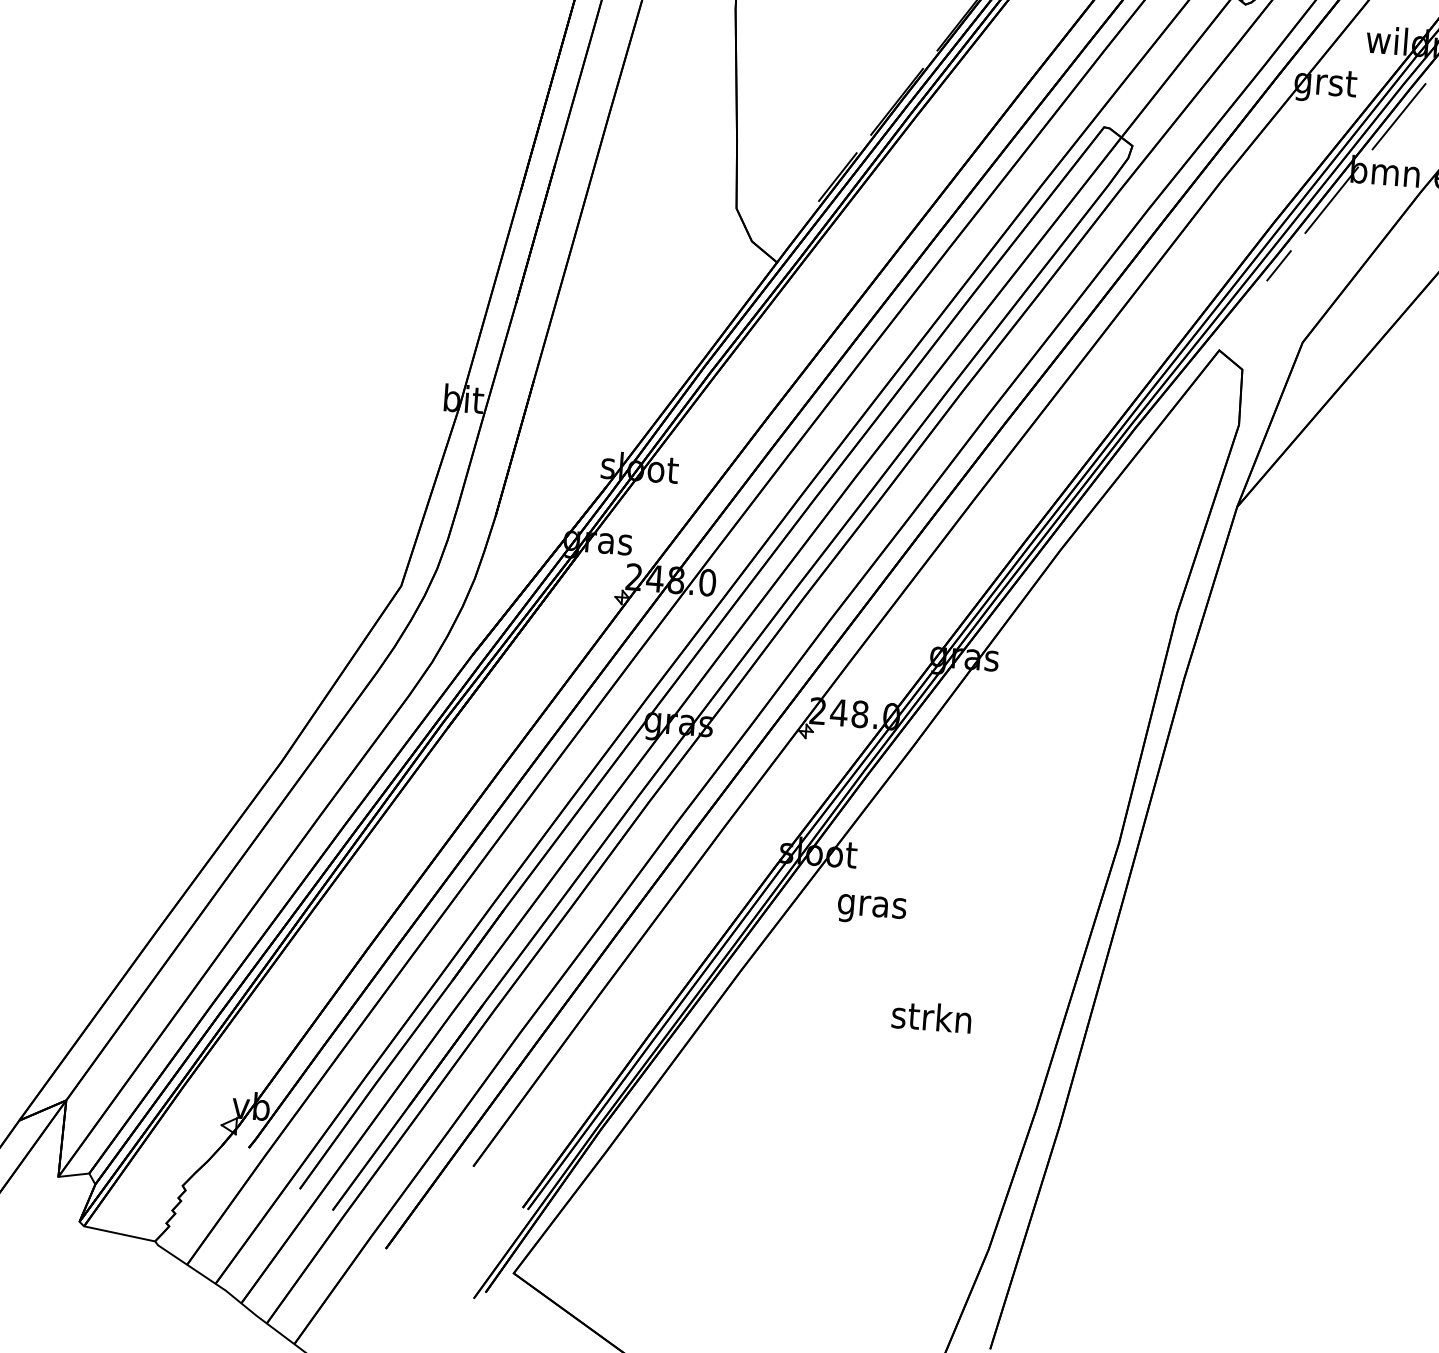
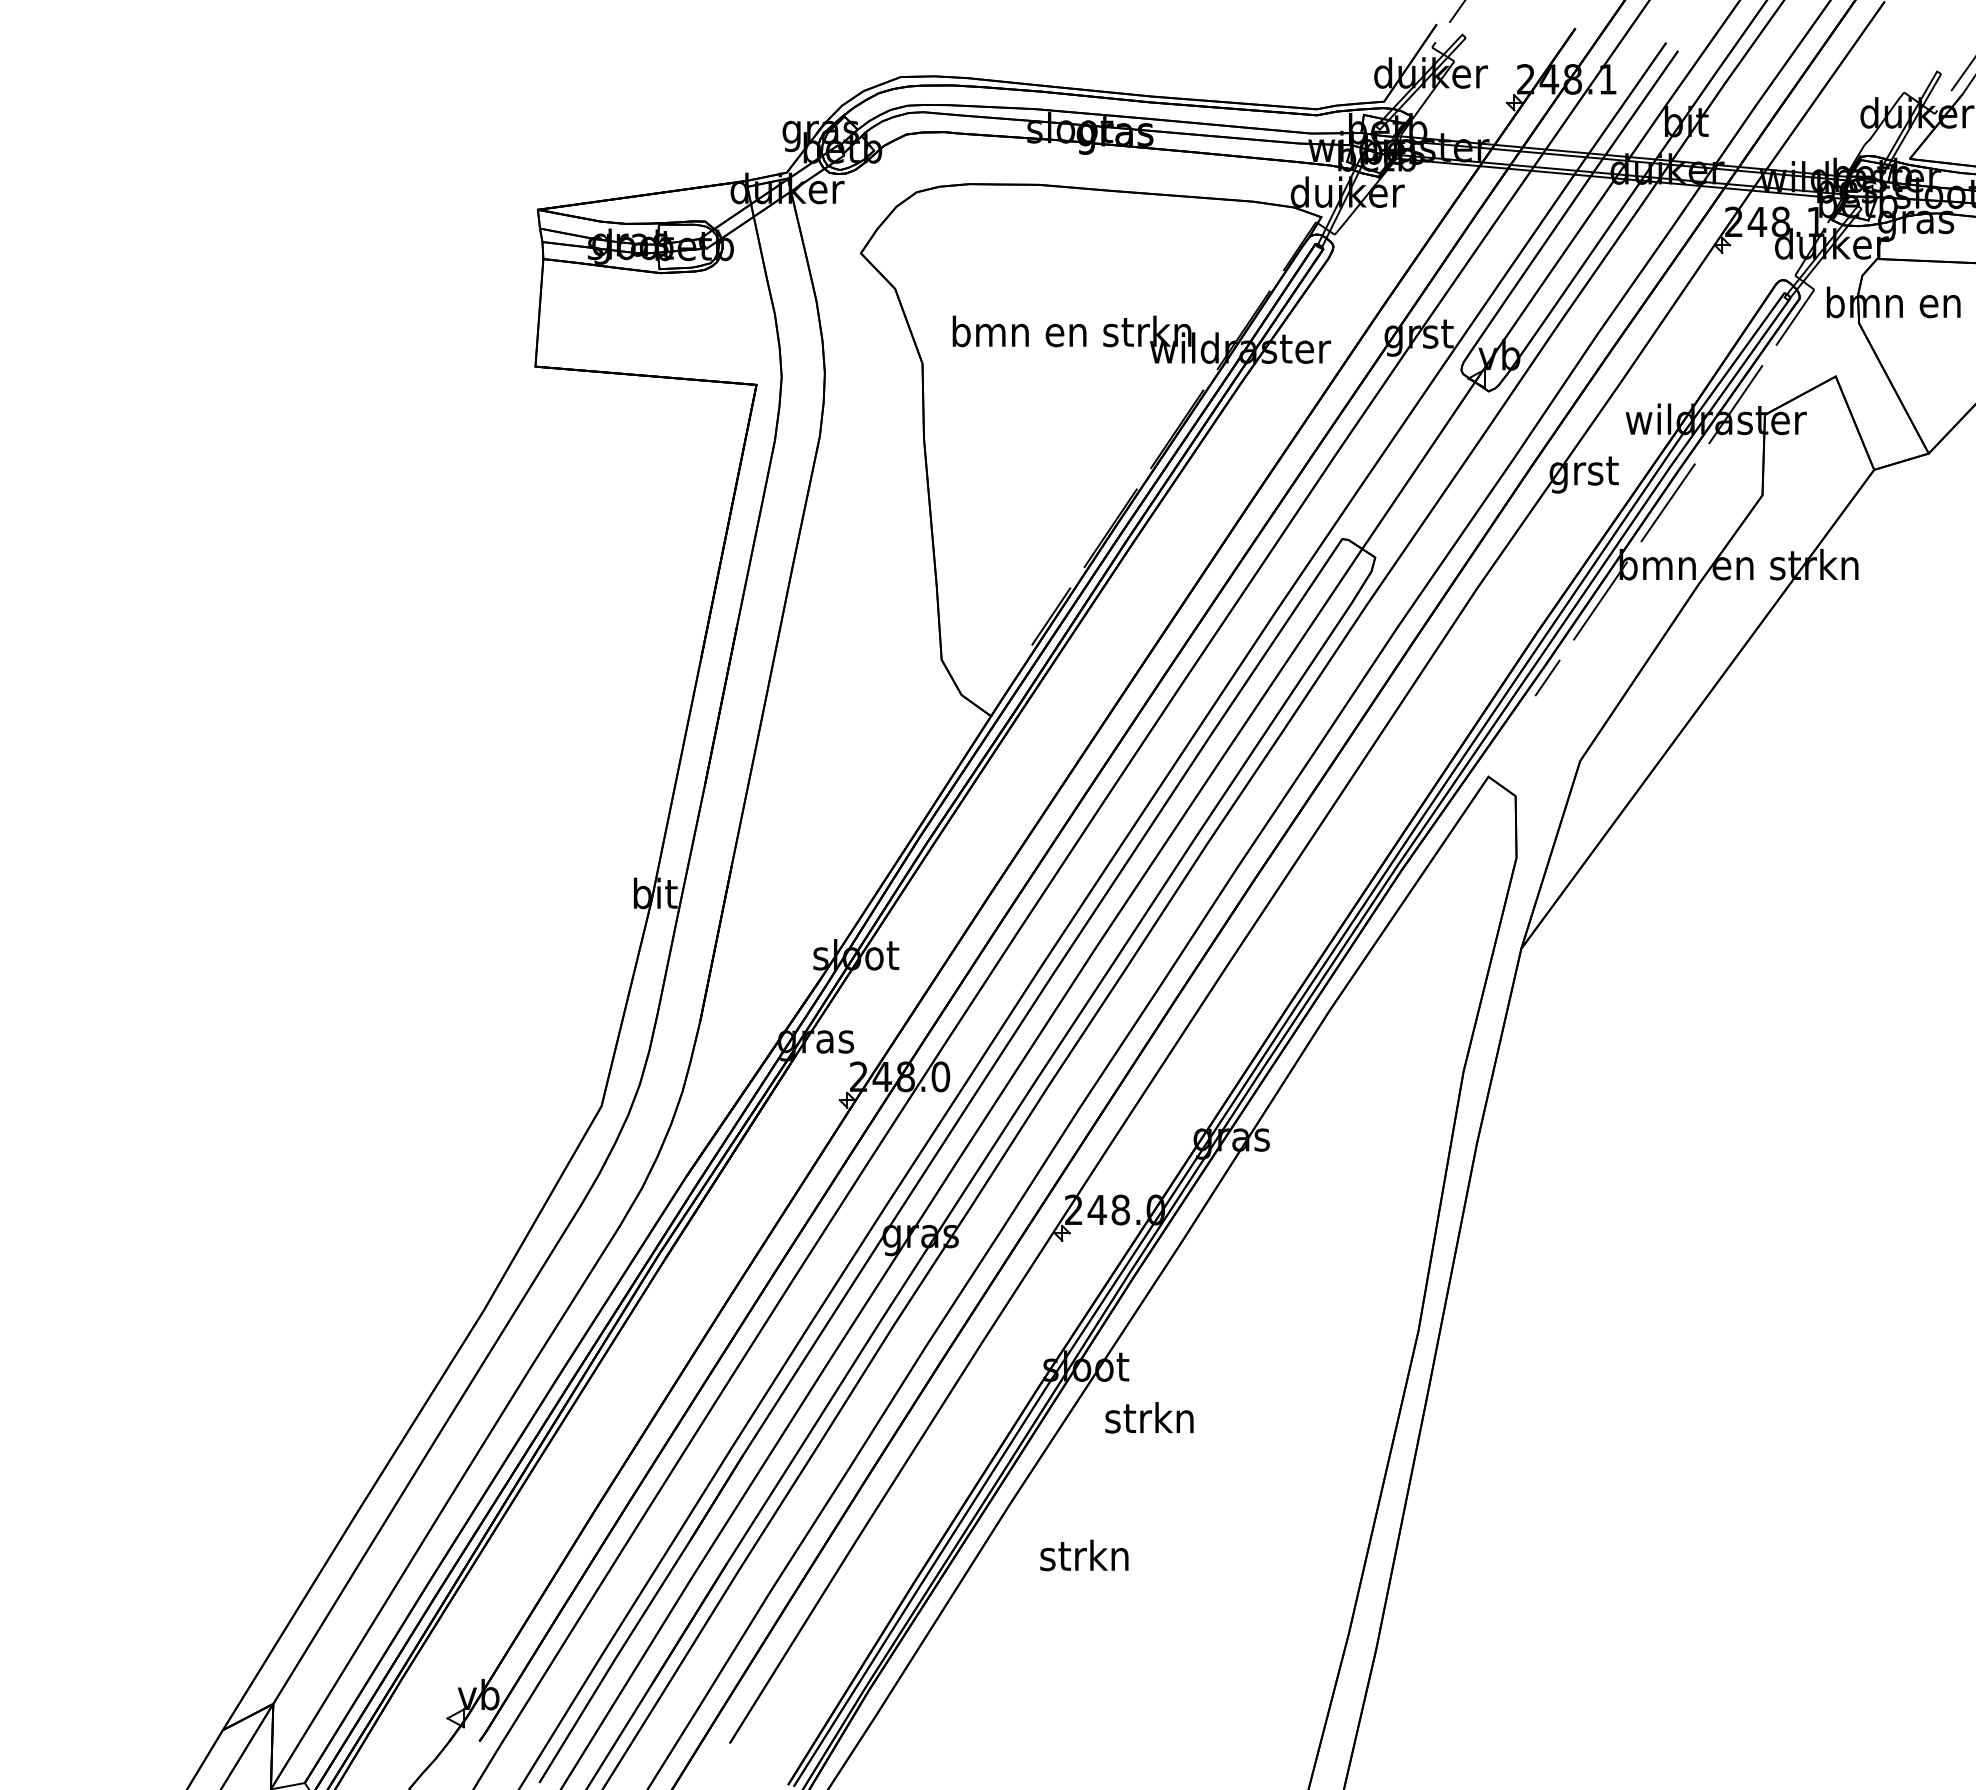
text: (871, 906) -> (1149, 1421), gras -> strkn
text: (931, 1017) -> (1084, 1555), moved

